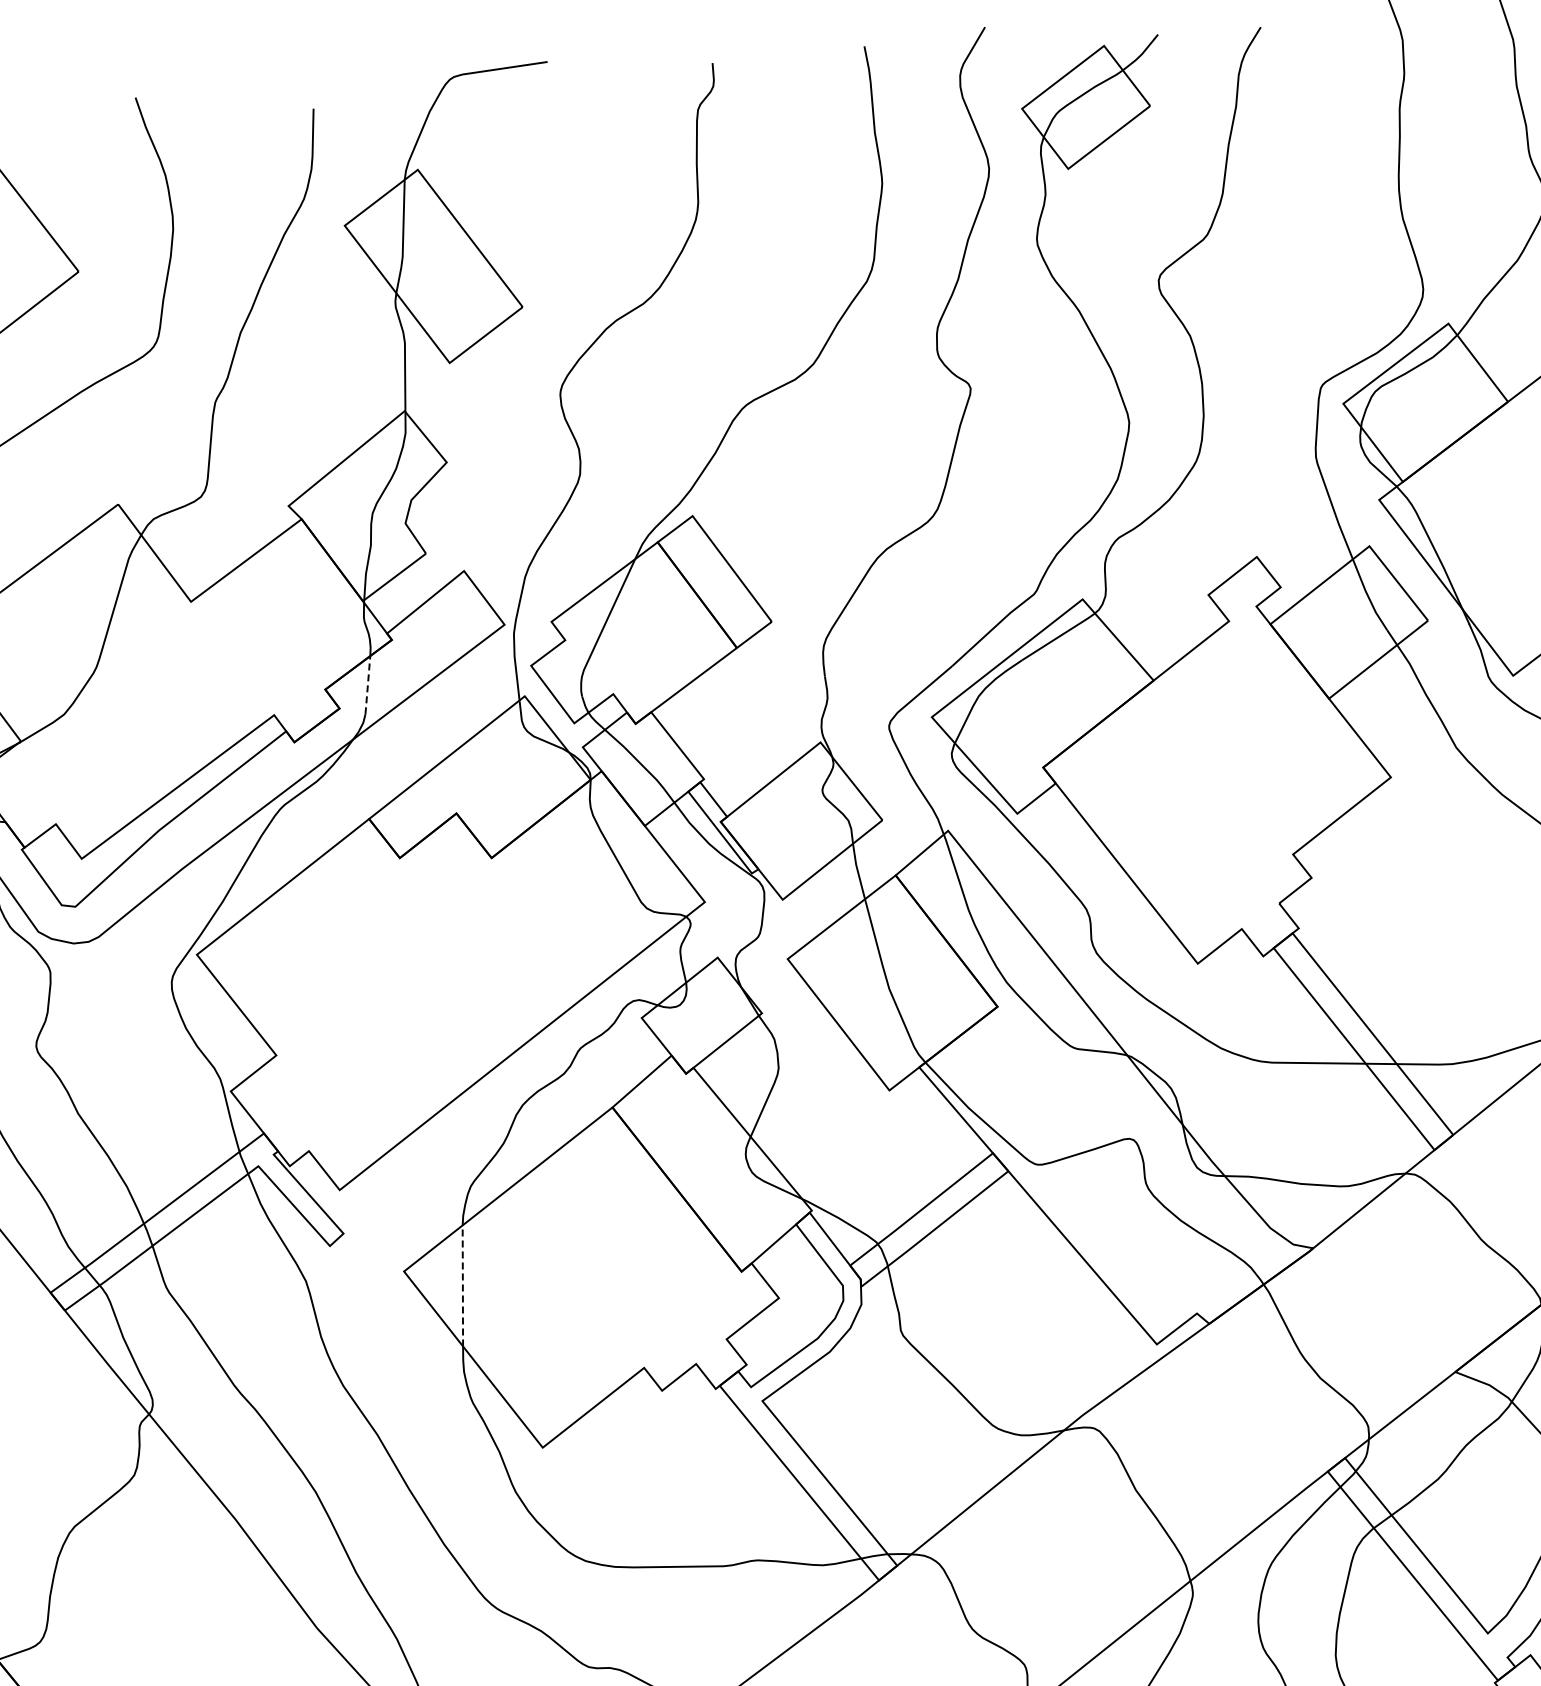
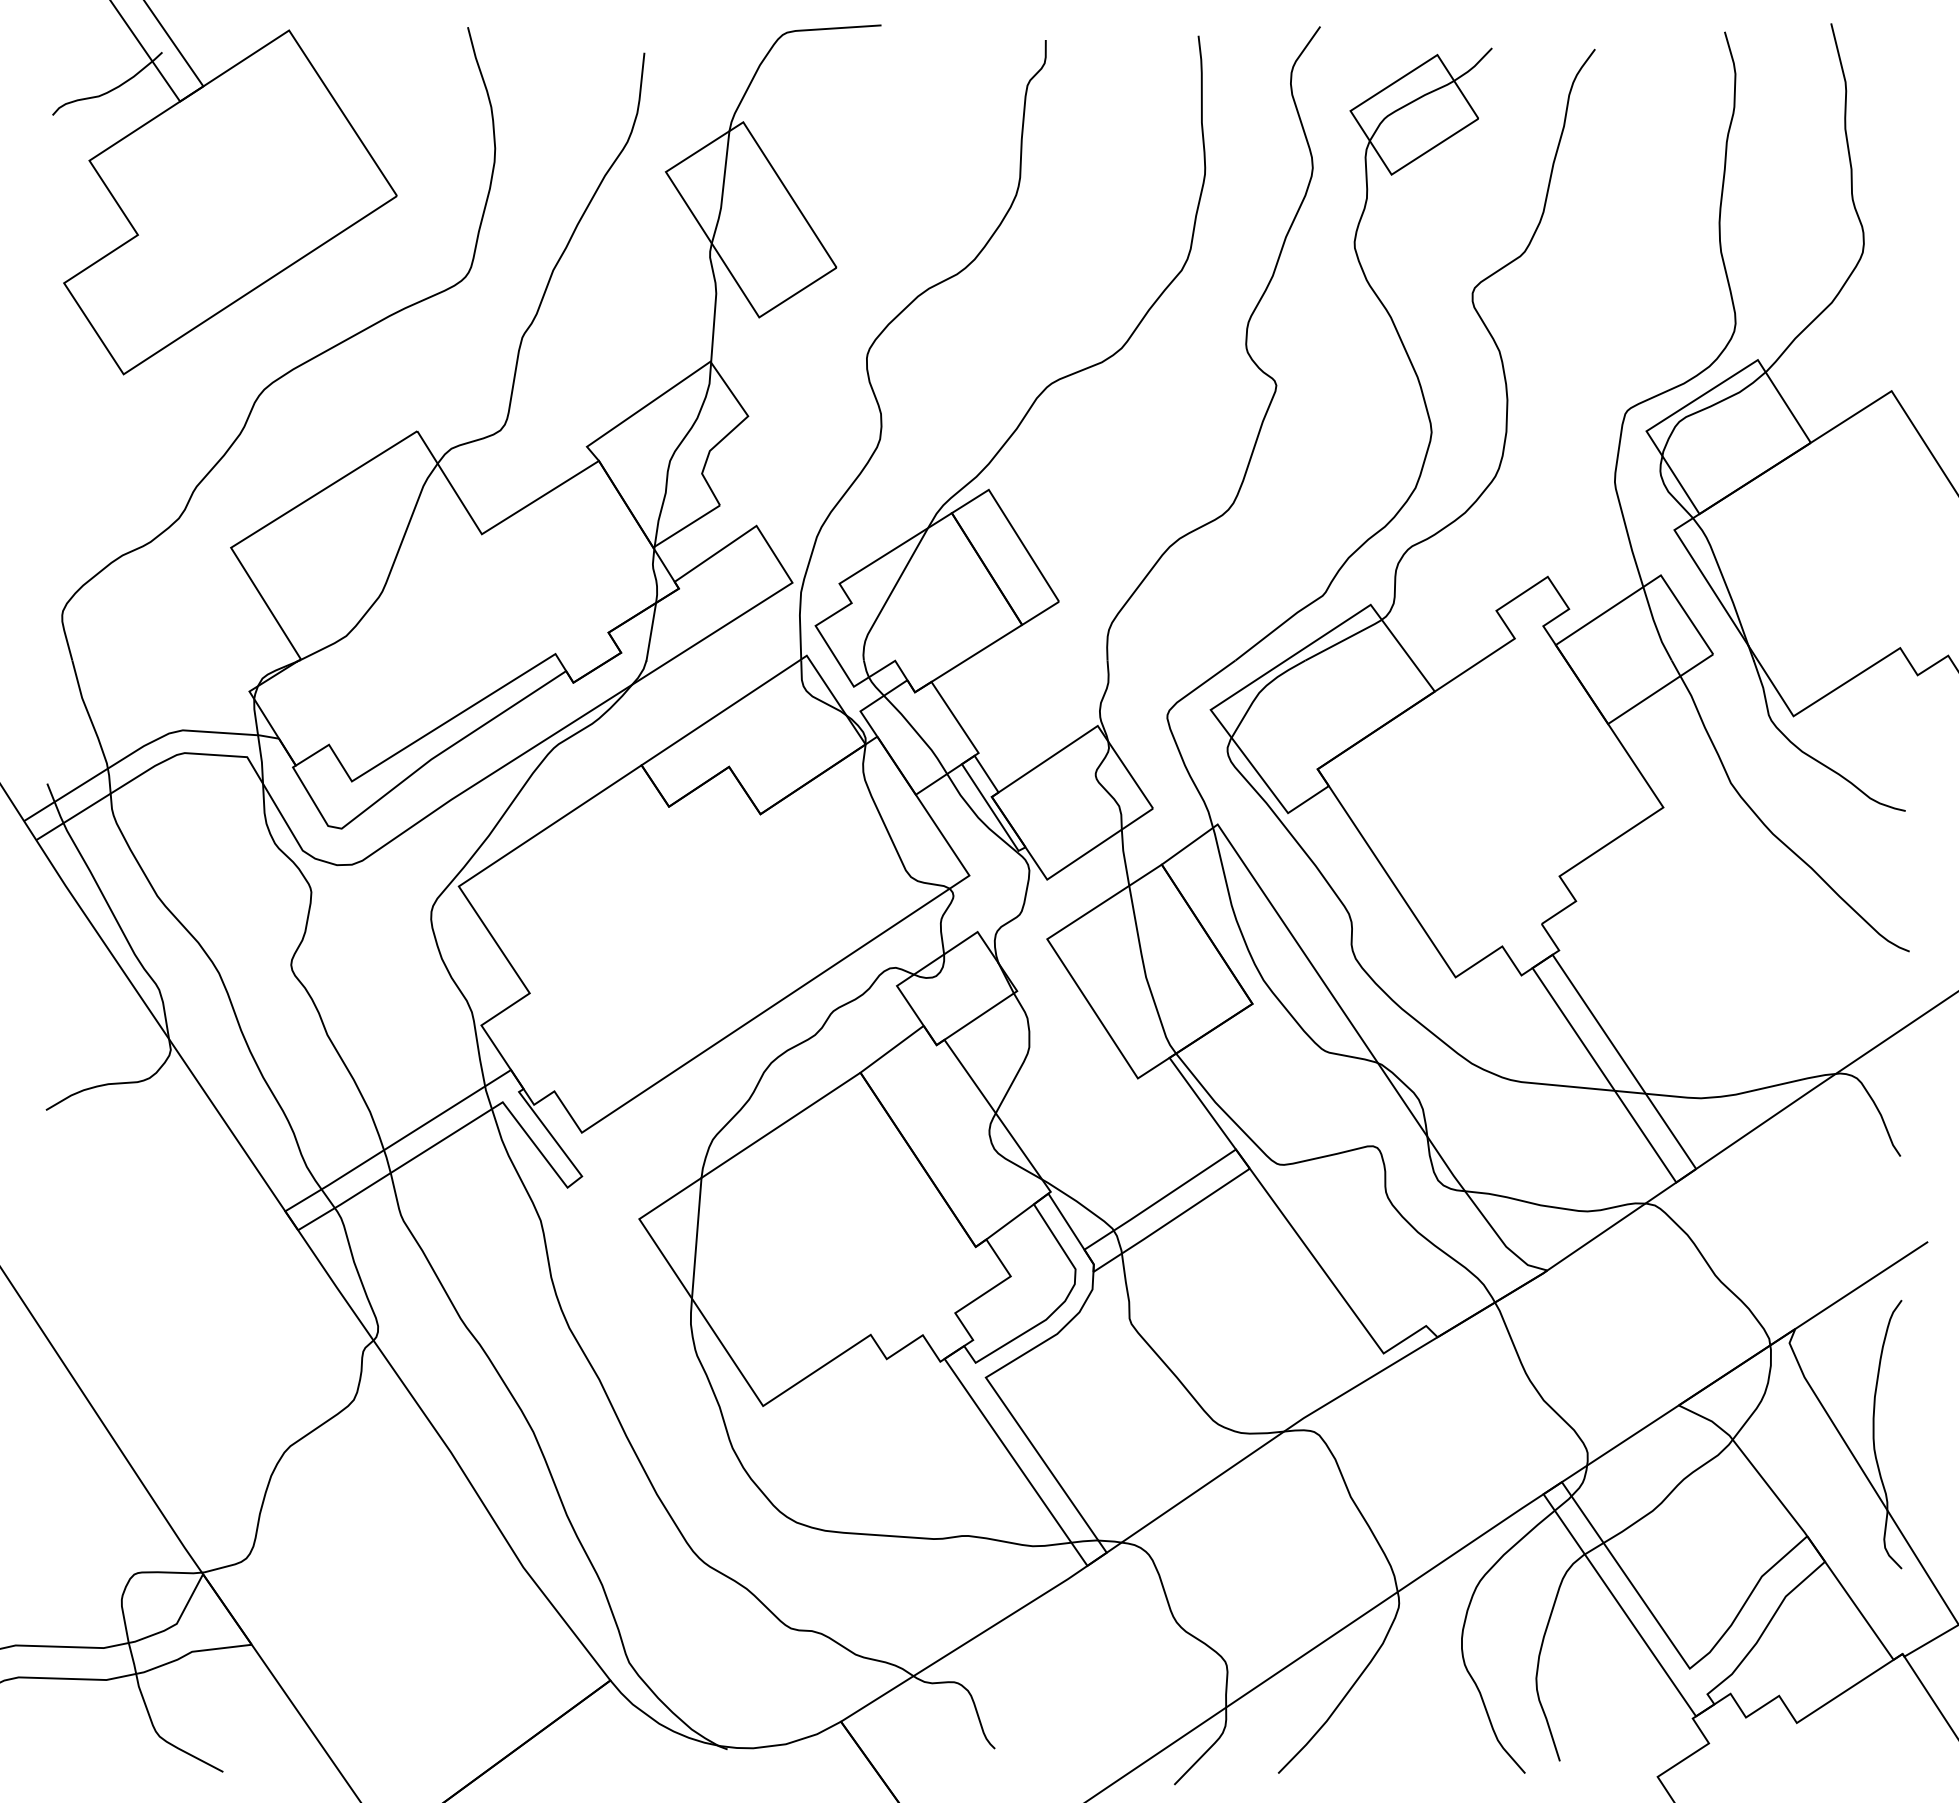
line: (368, 684) -> (651, 631), dashed -> solid
line: (462, 1285) -> (696, 1237), dashed -> solid

